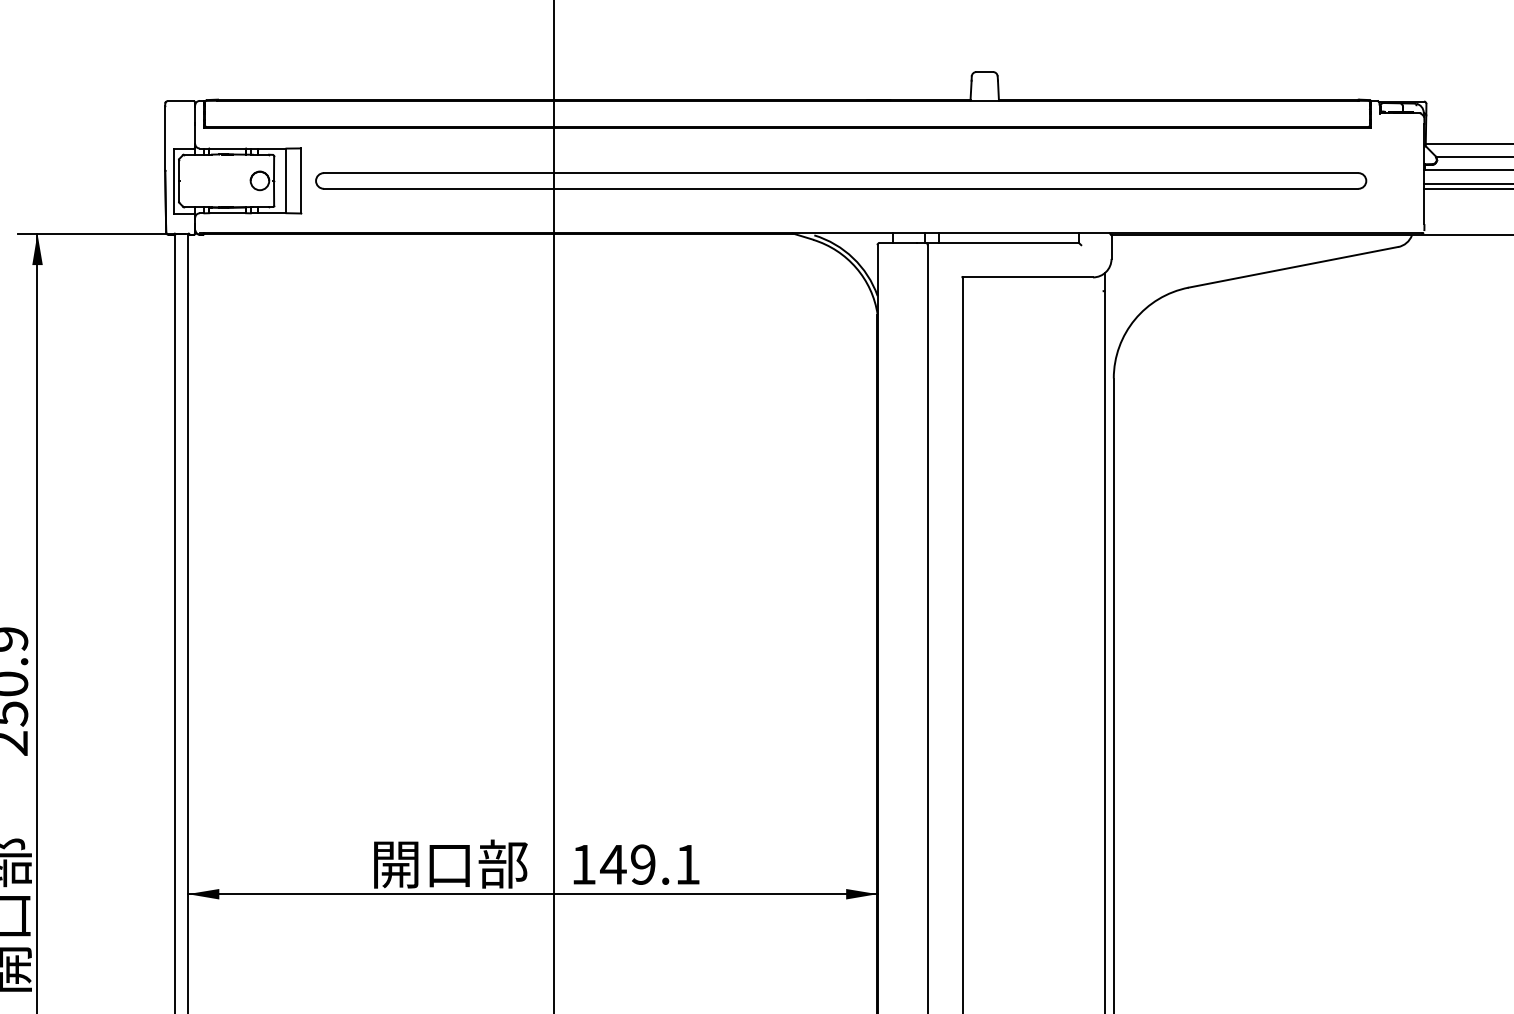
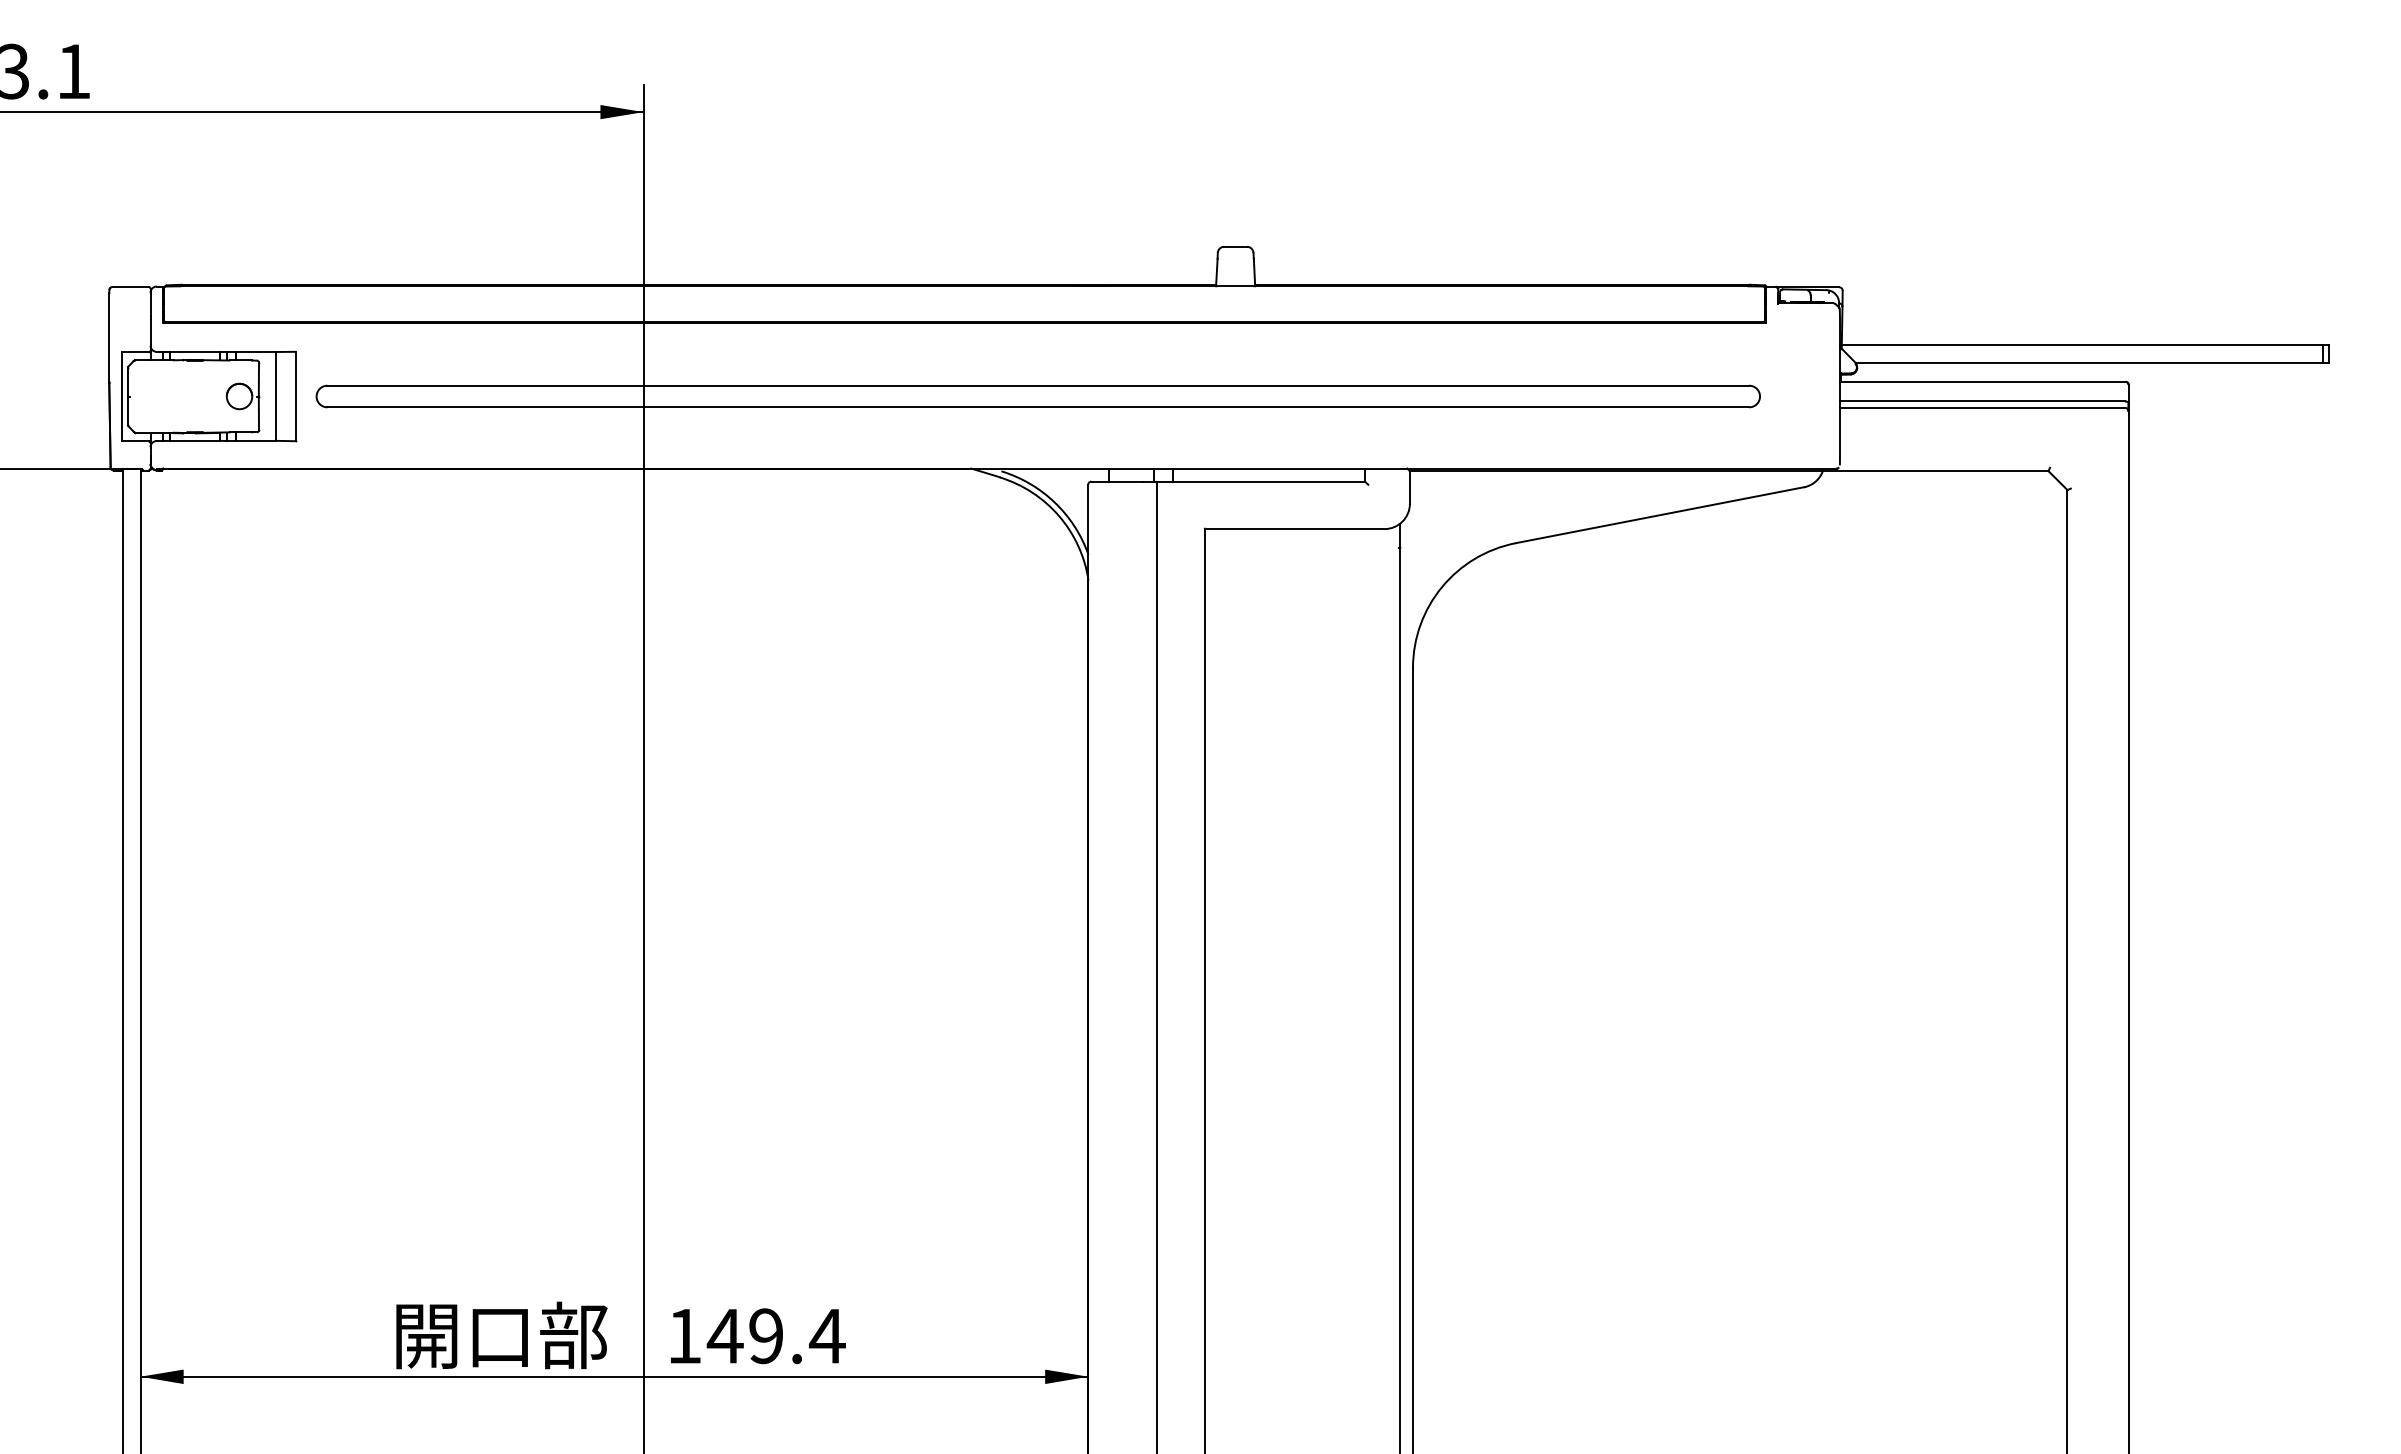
text: (687, 864) -> (827, 1336), 149.1 -> 149.4

